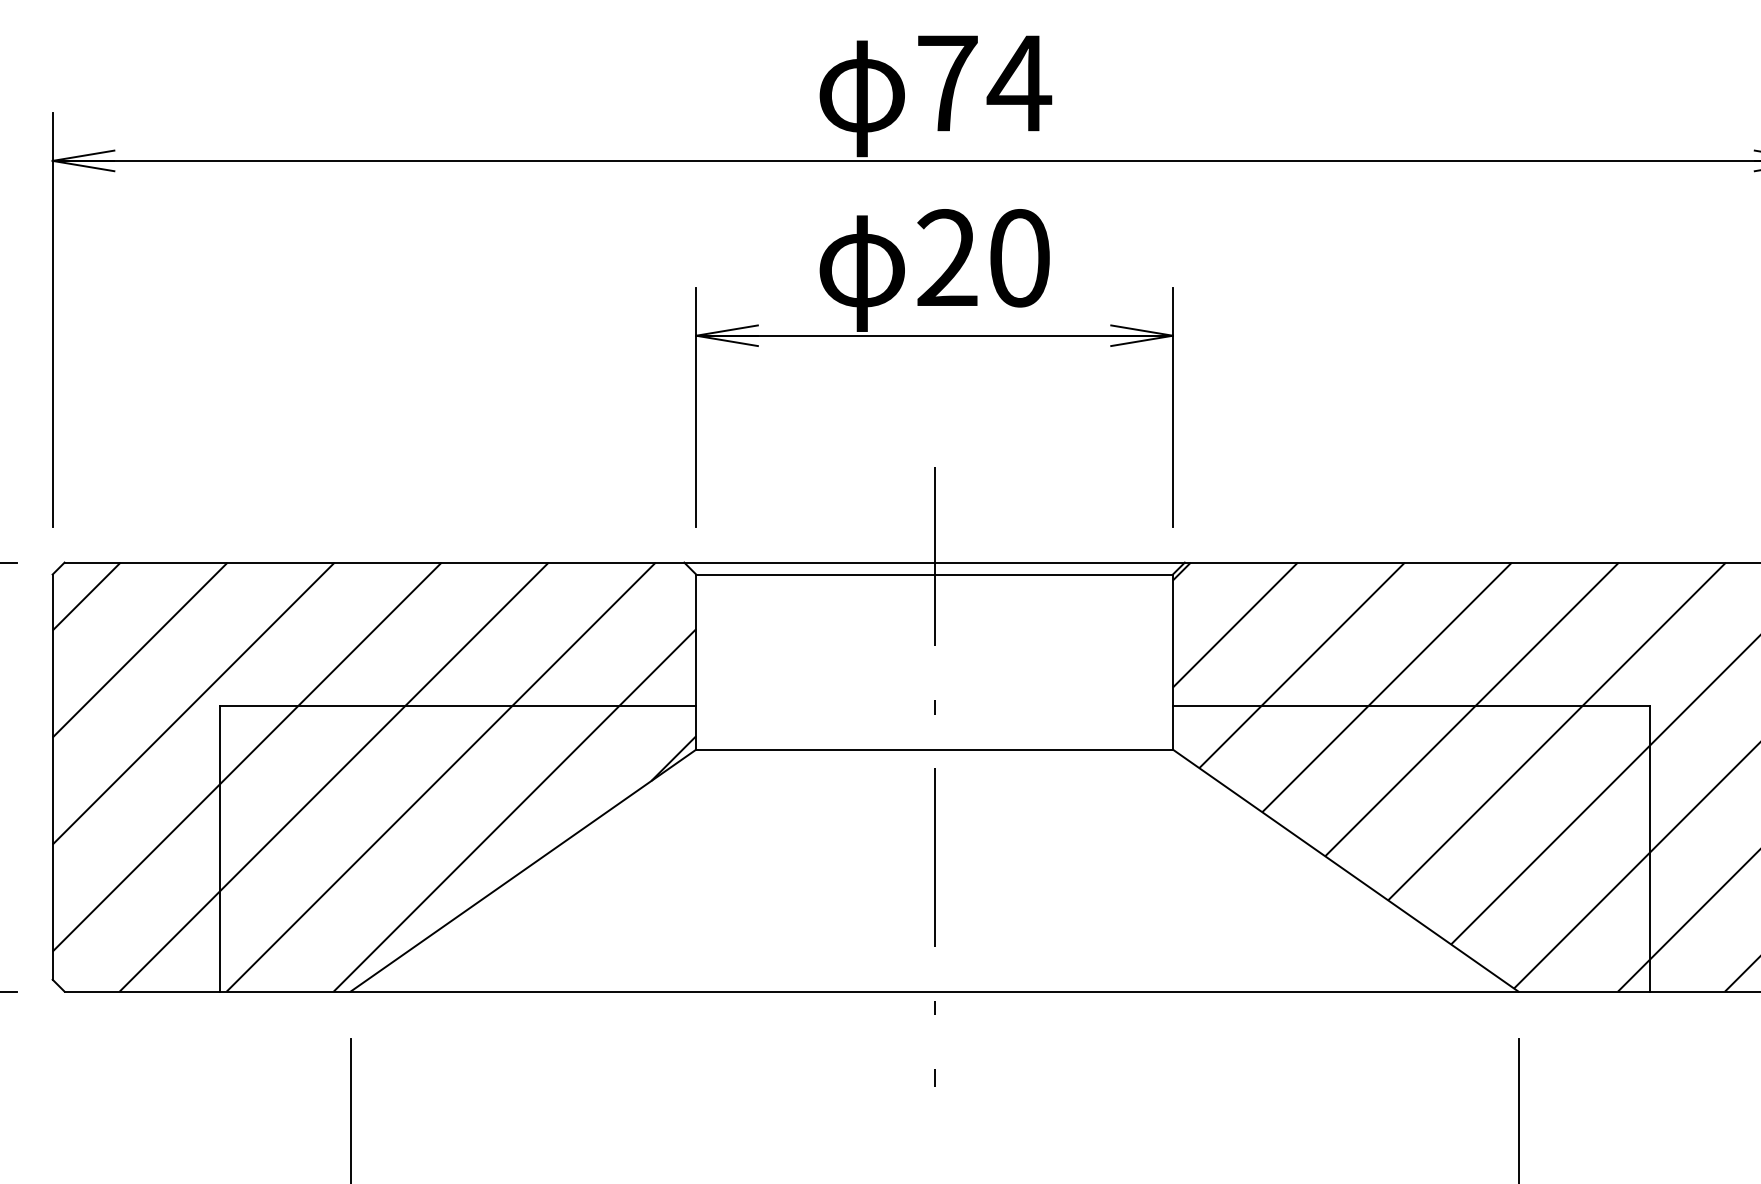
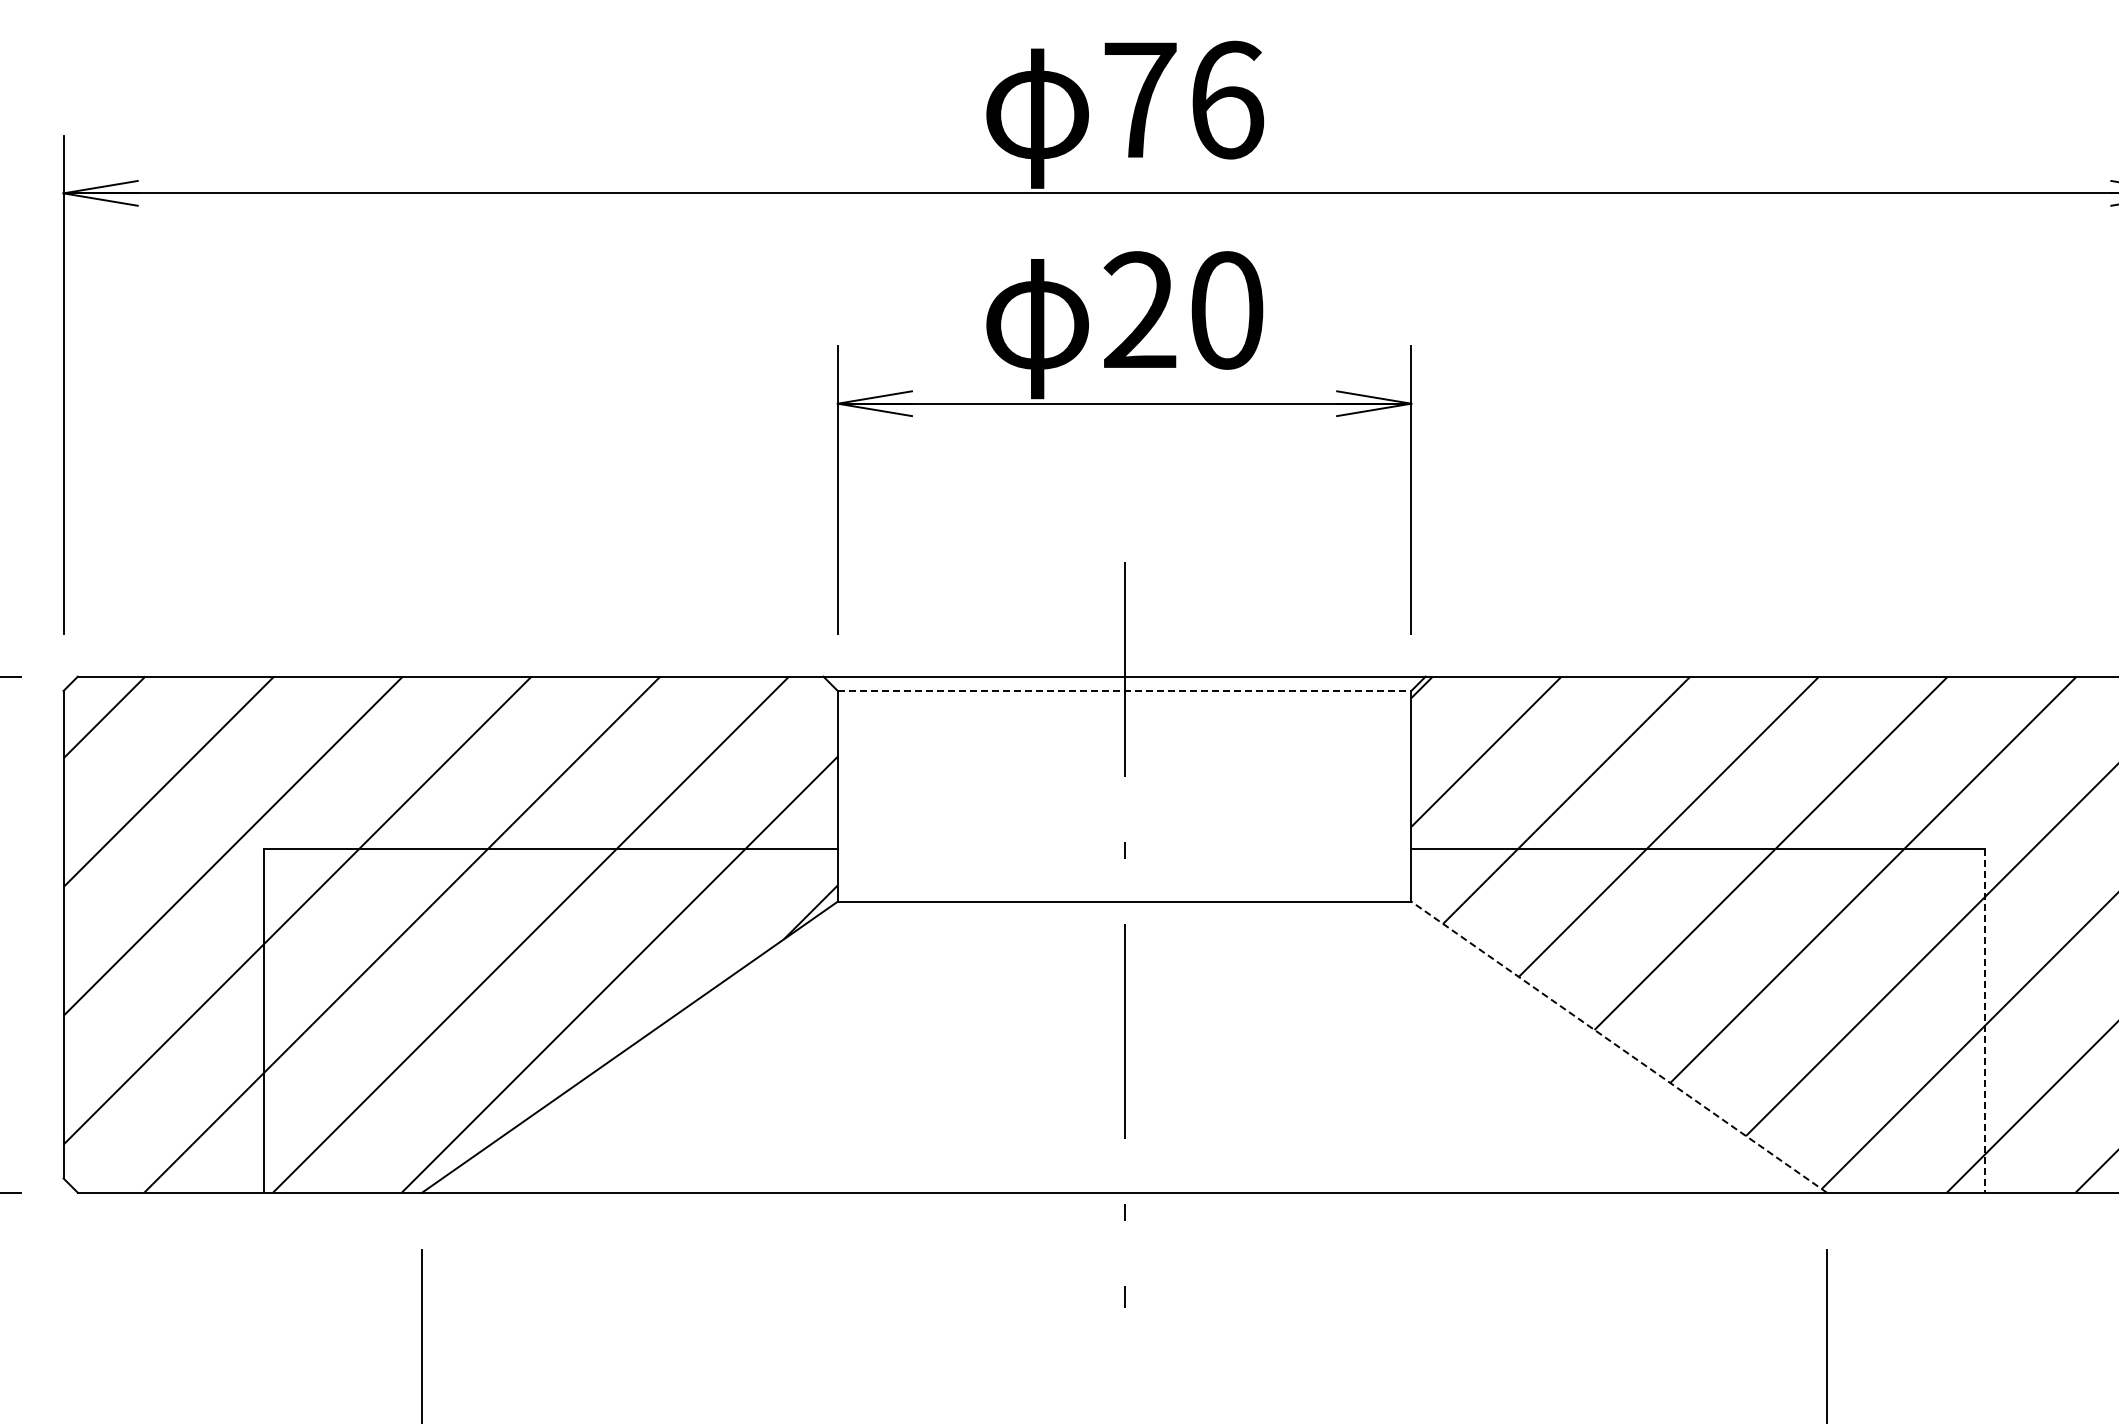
text: (1019, 82) -> (1226, 99), 74 -> 76
line: (934, 574) -> (1124, 690), solid -> dashed
line: (1649, 849) -> (1984, 1021), solid -> dashed
line: (1345, 870) -> (1619, 1047), solid -> dashed

